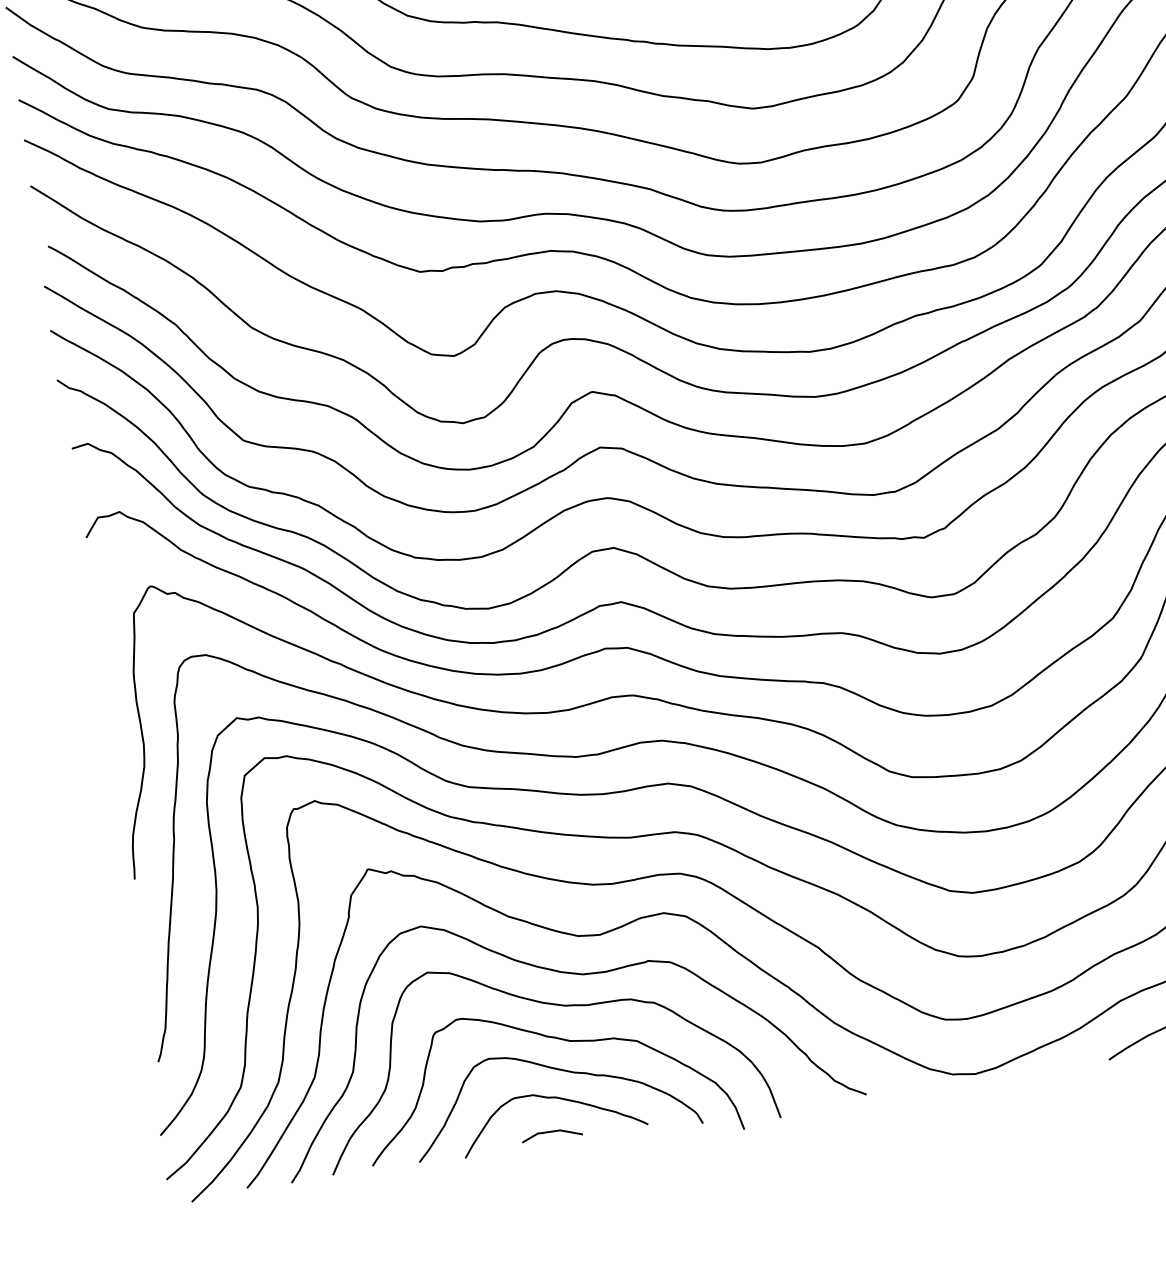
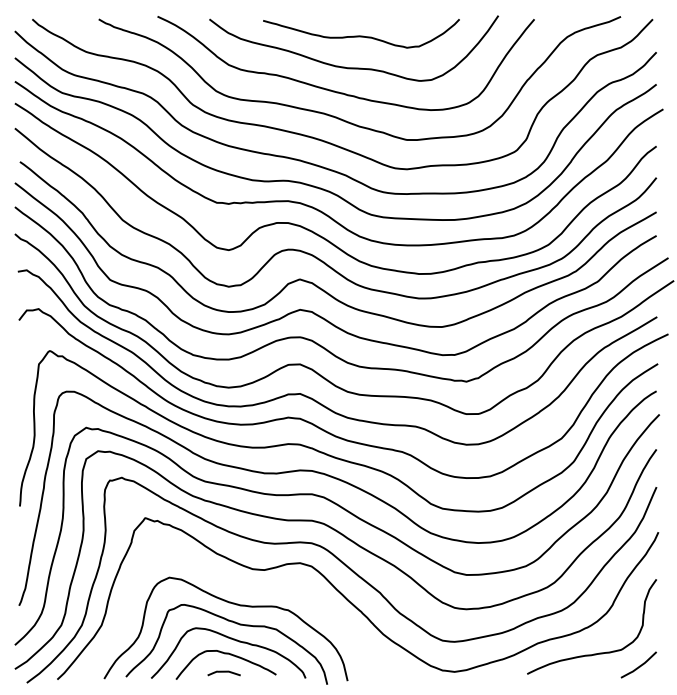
curve: (570, 975) -> (245, 589), removed

